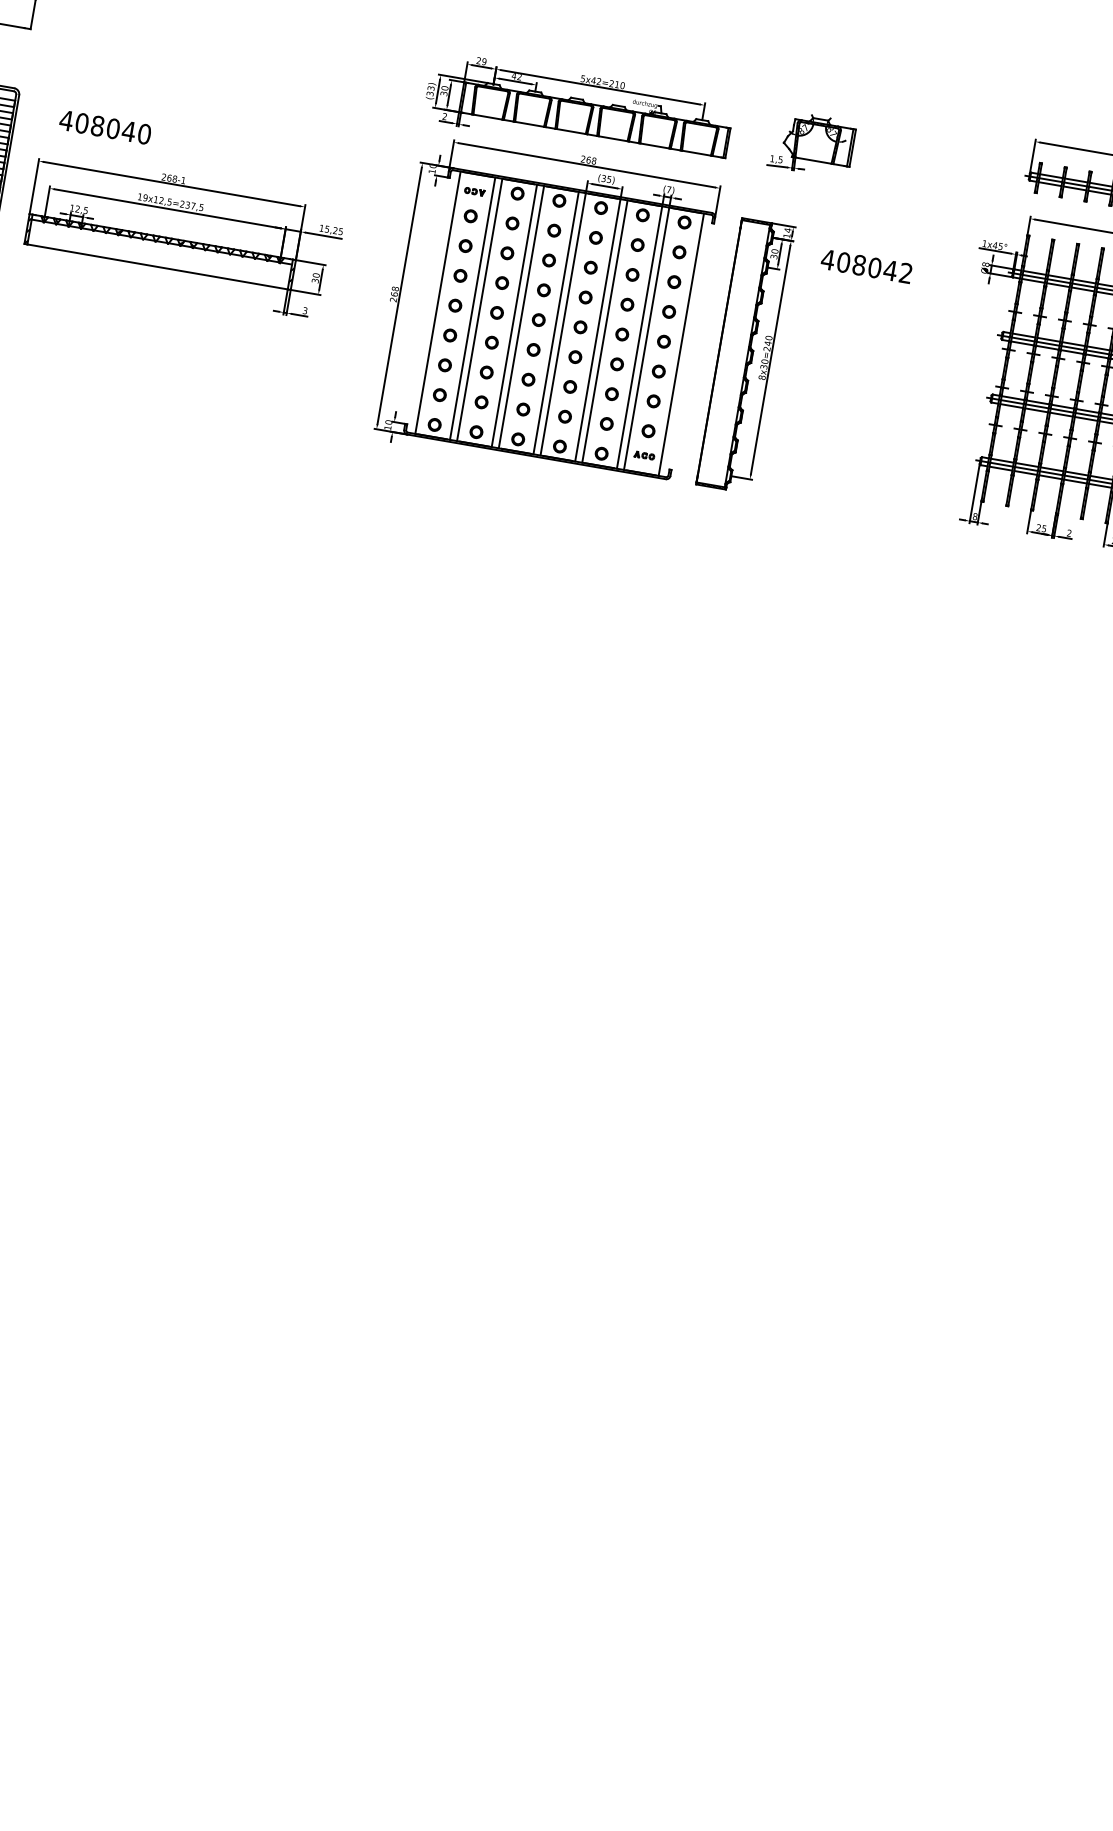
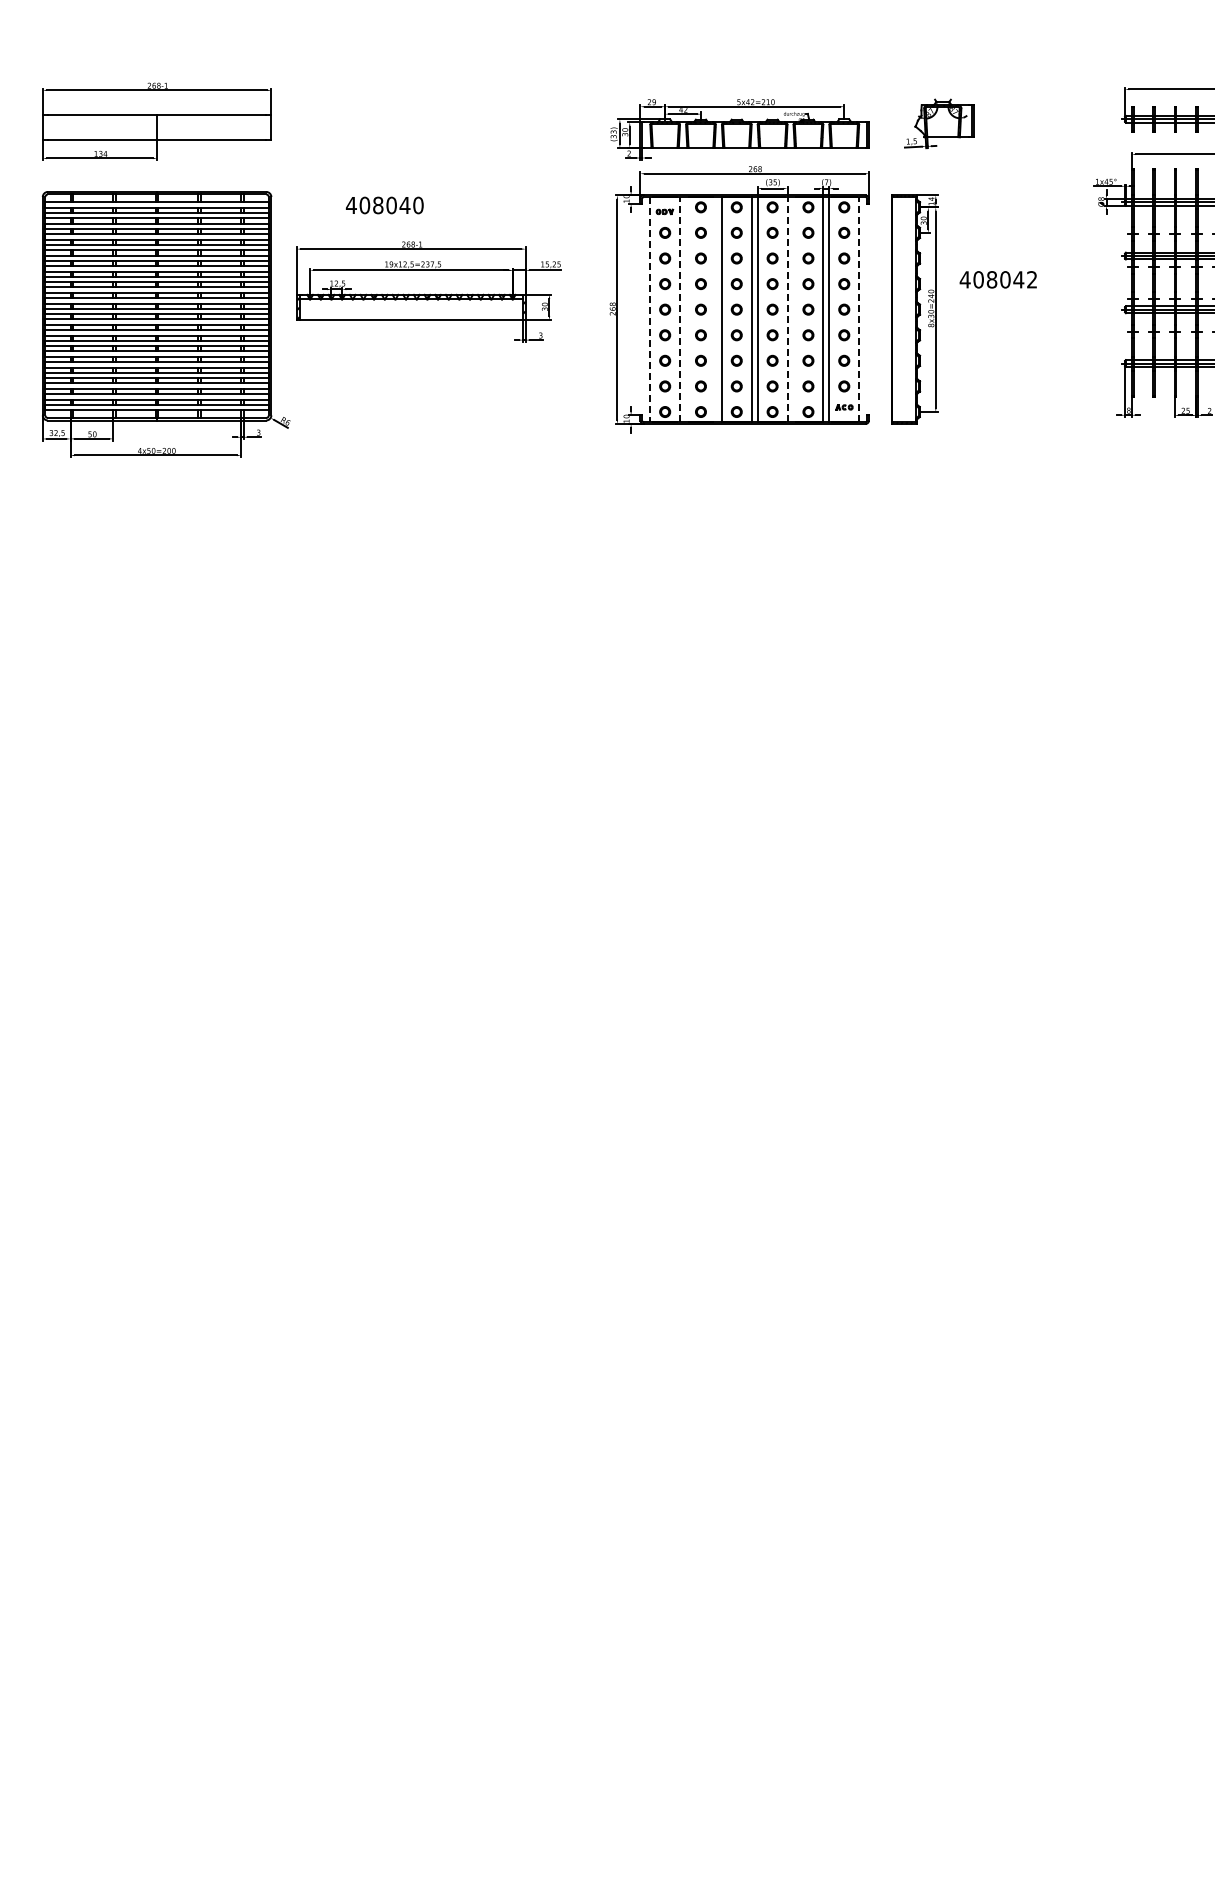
text: (104, 127) -> (384, 205), moved
text: (865, 265) -> (997, 279), moved
line: (438, 302) -> (650, 309), solid -> dashed
line: (473, 308) -> (680, 309), solid -> dashed
line: (480, 309) -> (686, 309), removed
line: (514, 315) -> (715, 309), removed
line: (597, 330) -> (787, 309), solid -> dashed
line: (604, 331) -> (793, 309), removed
line: (681, 344) -> (859, 309), solid -> dashed

